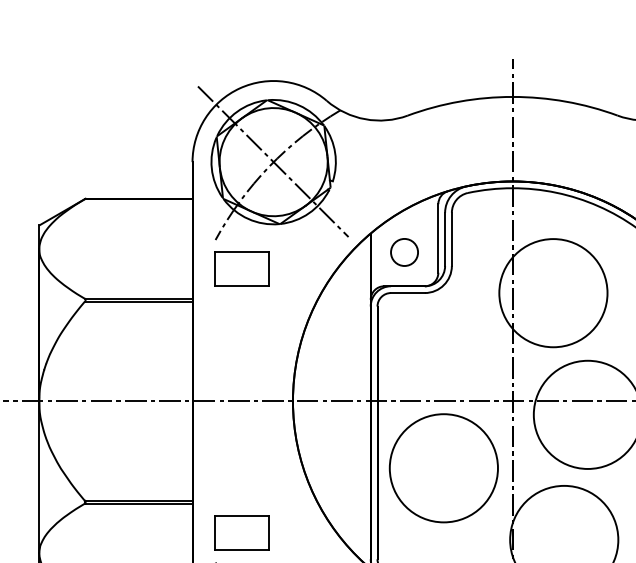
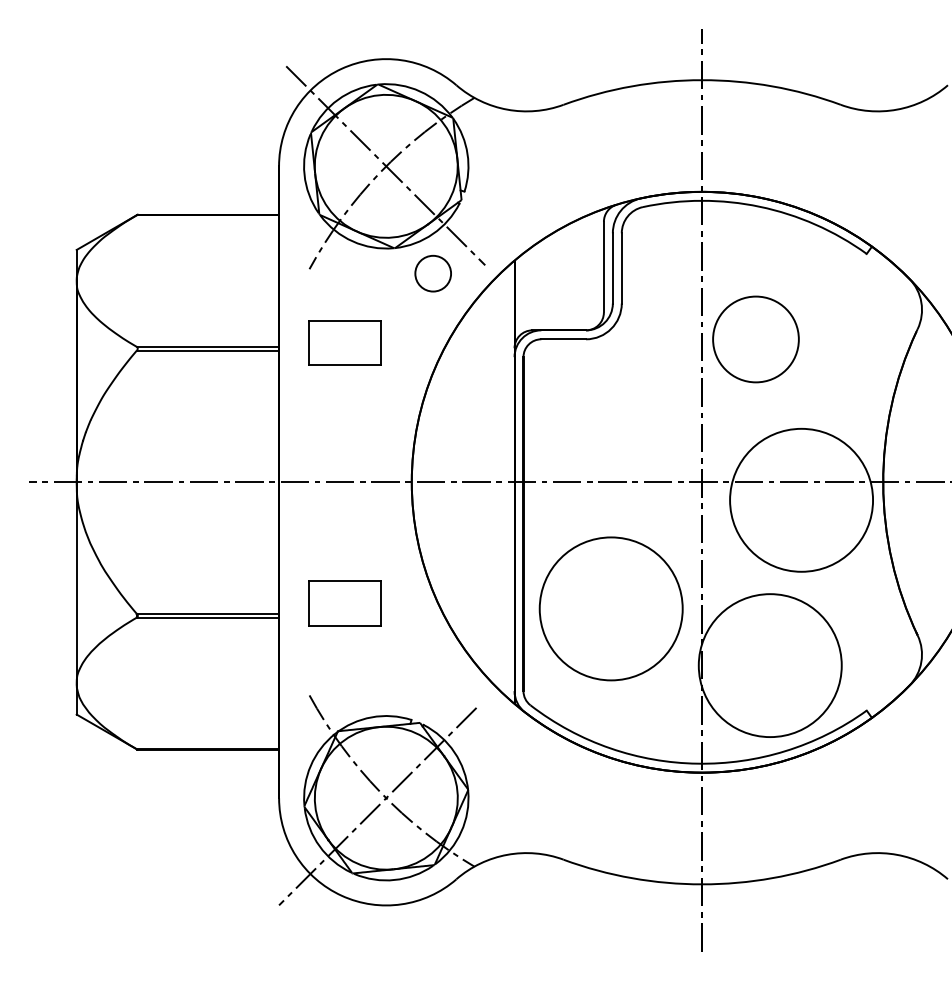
circle: (403, 252) -> (432, 273), moved
part: (242, 268) -> (344, 342), moved
circle: (553, 293) -> (755, 339), size x0.6
circle: (443, 467) -> (610, 608), moved
part: (242, 533) -> (344, 603), moved

